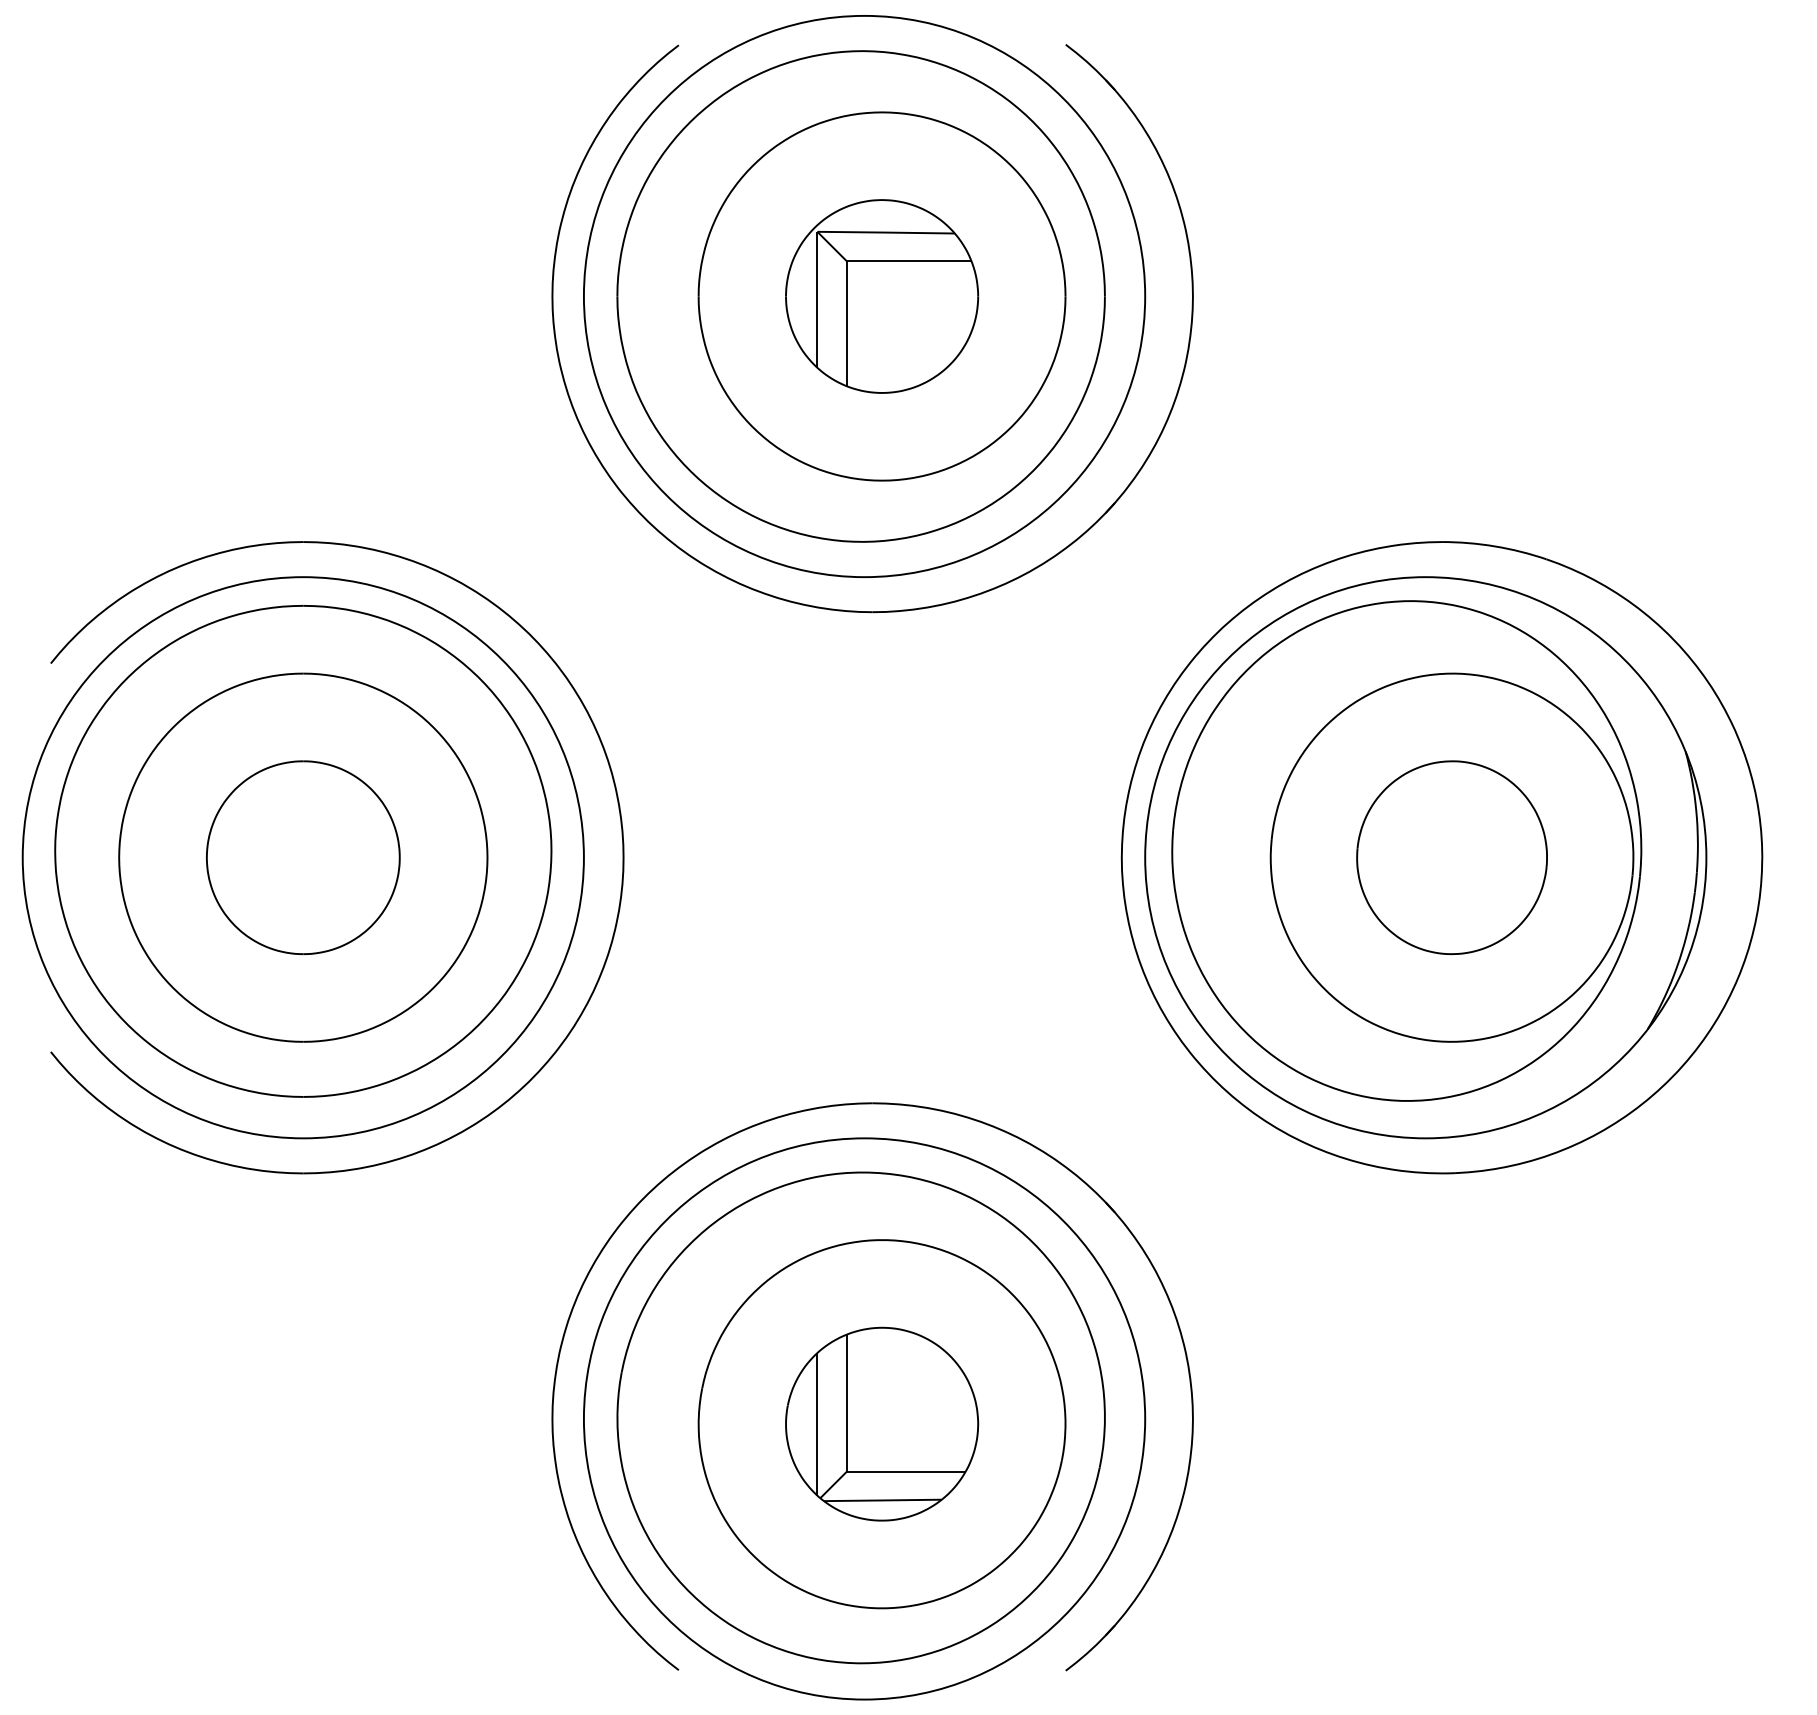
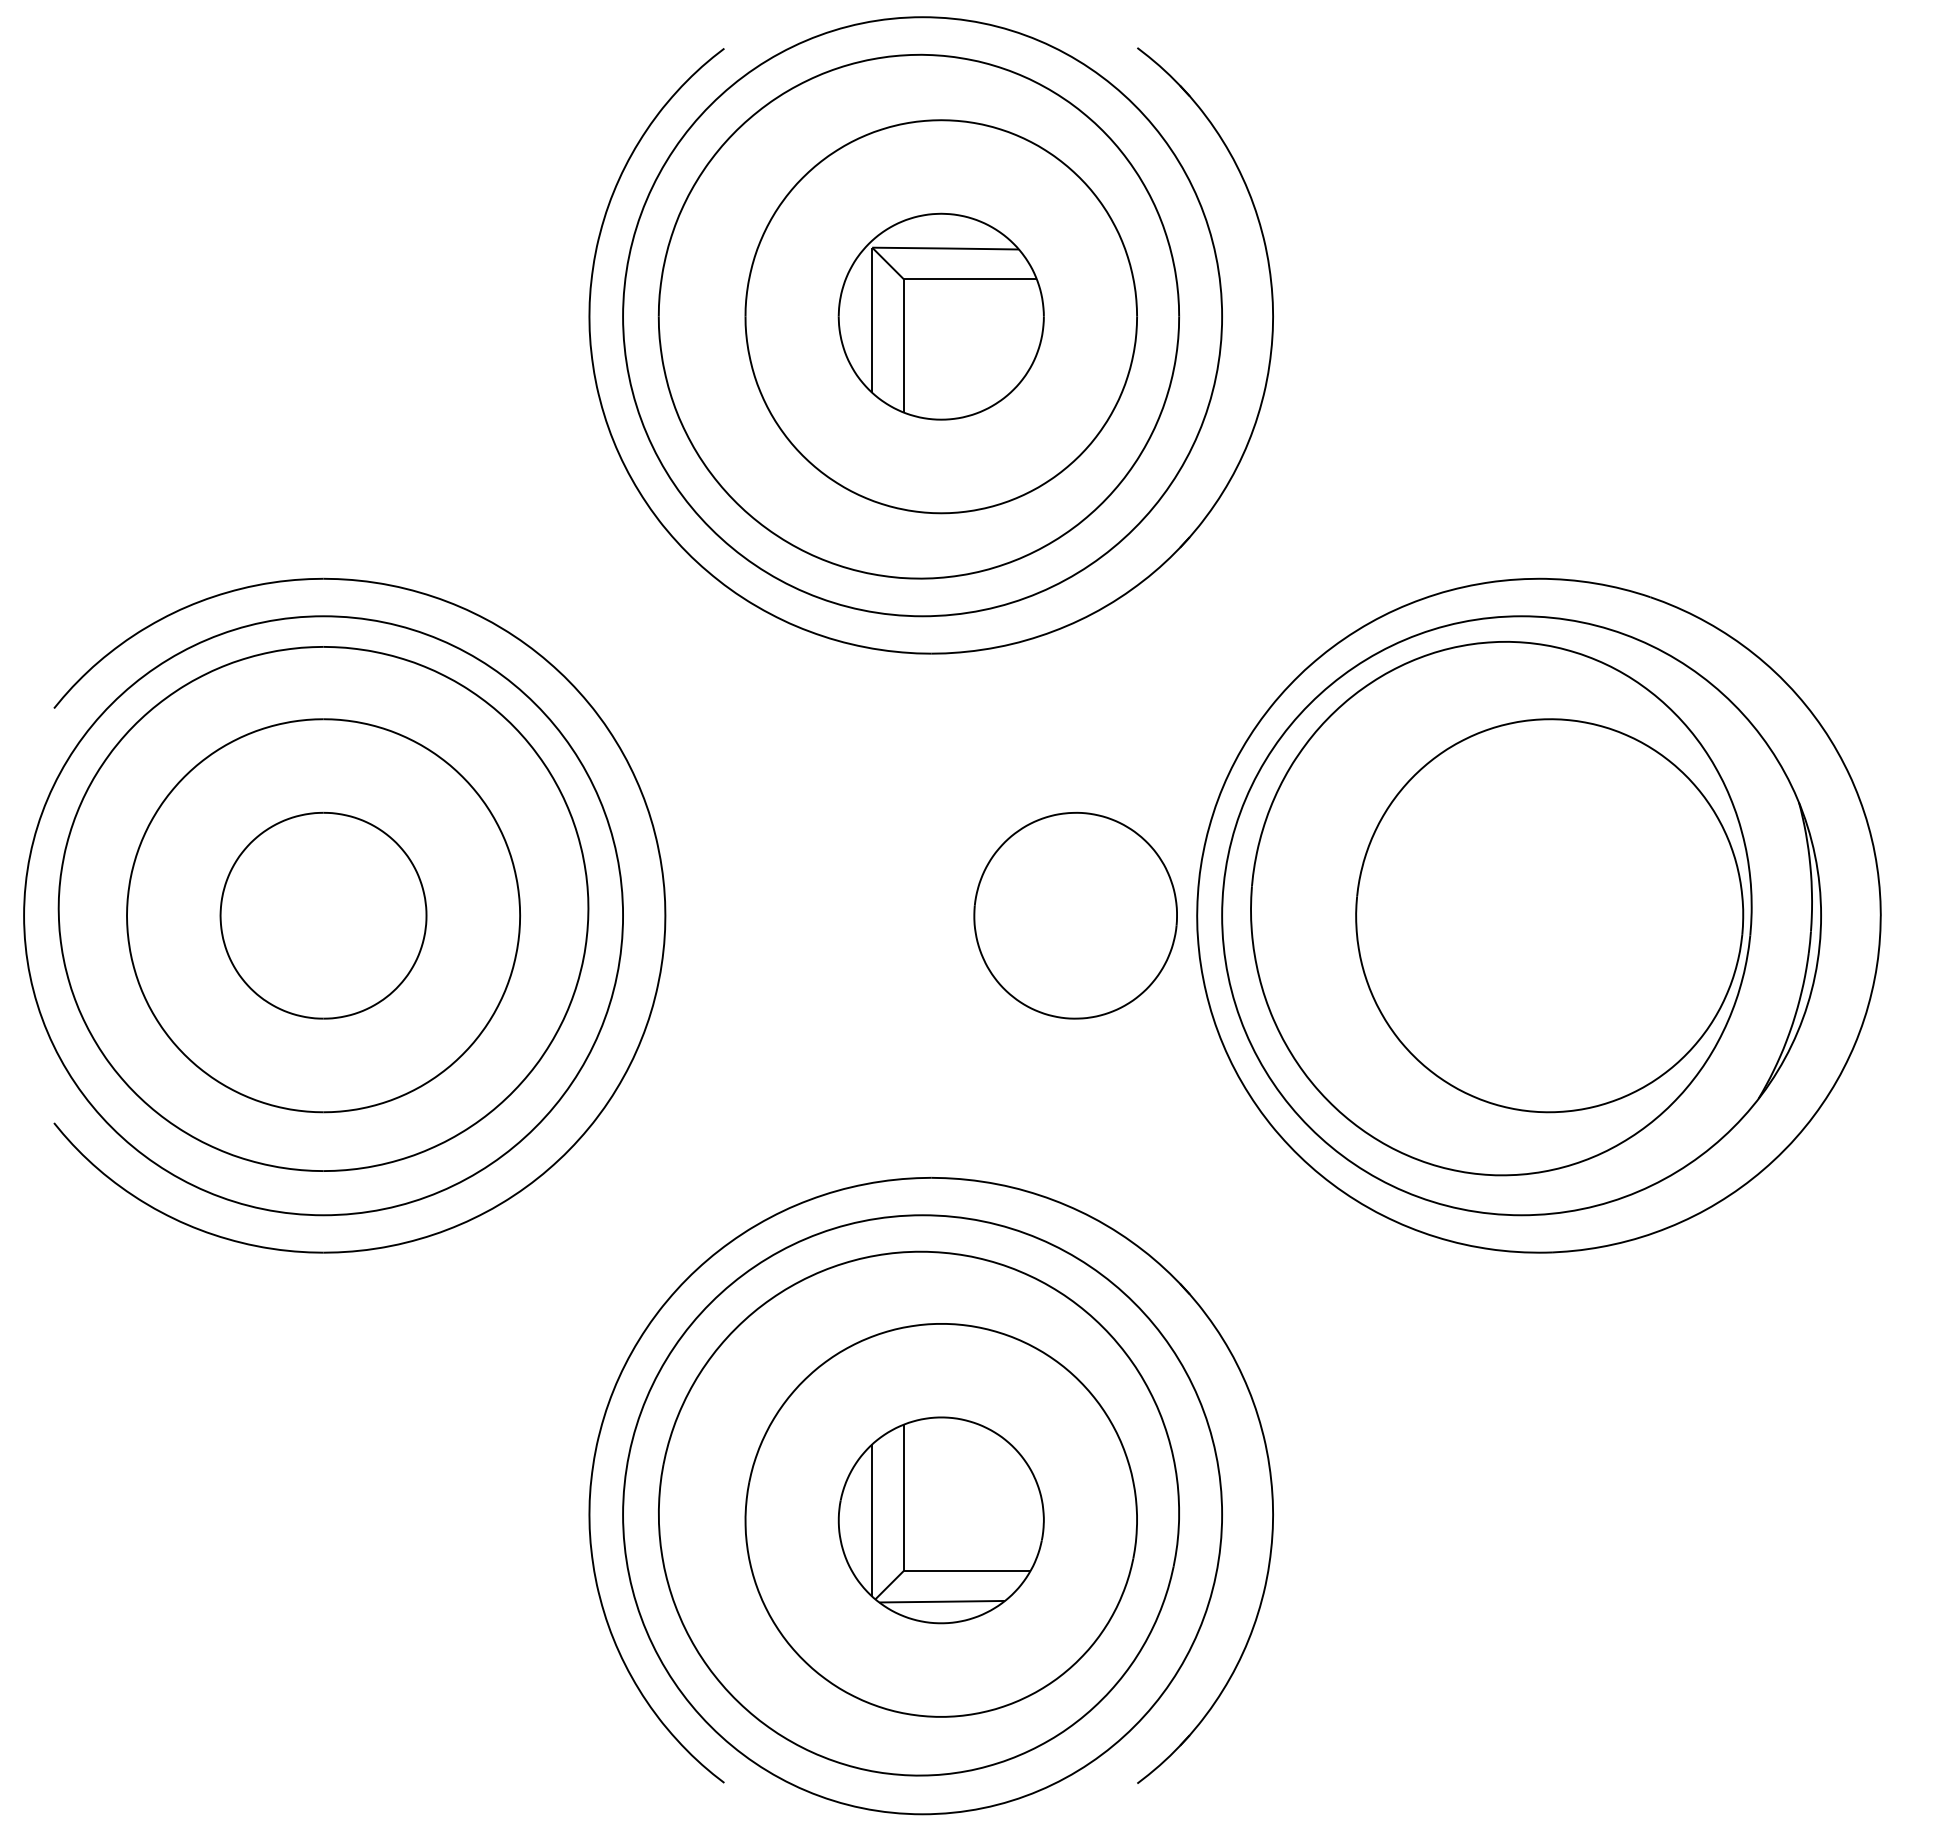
part: (1451, 857) -> (1075, 915), moved

